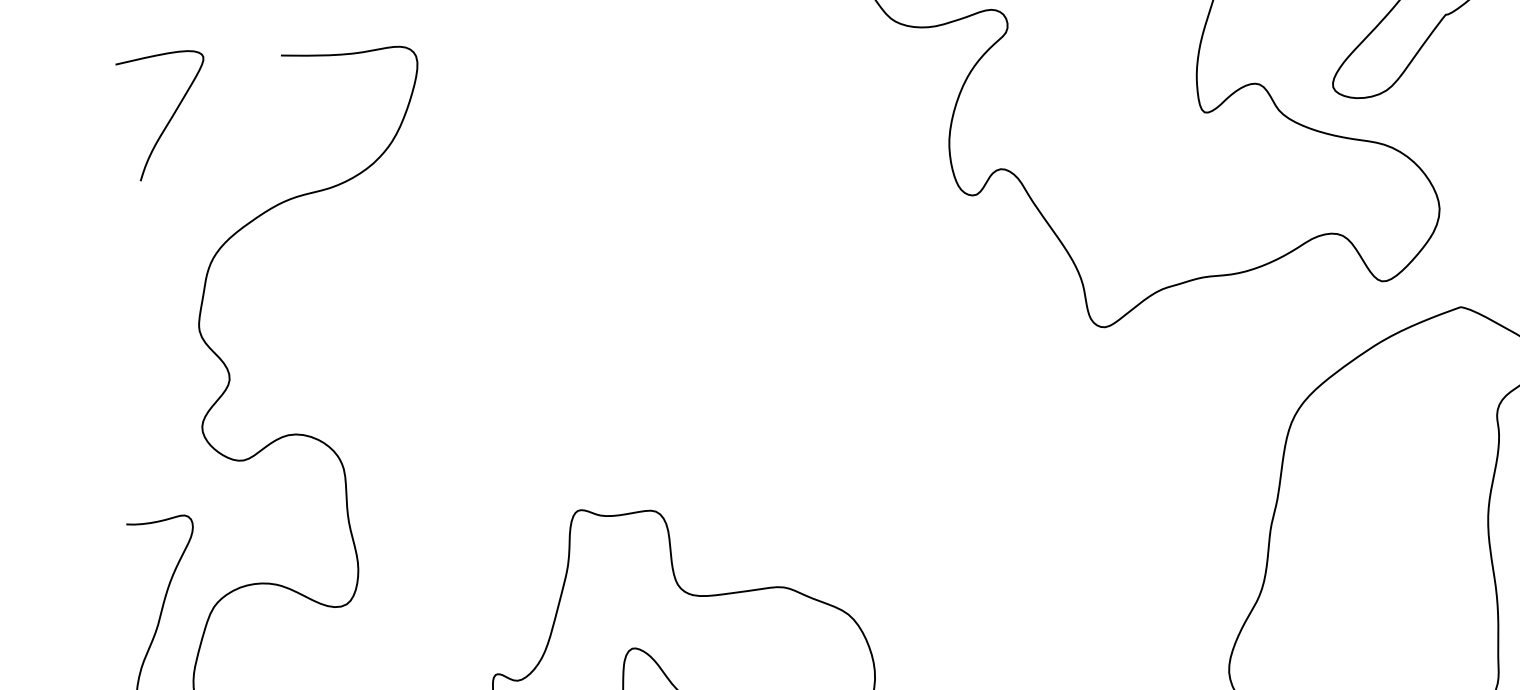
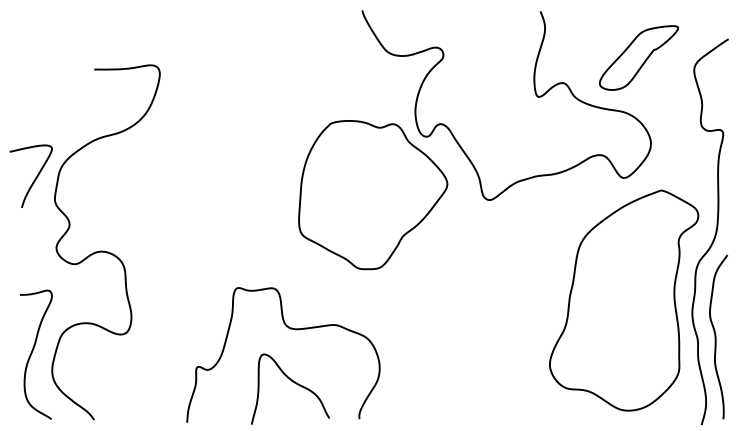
curve: (169, 117) -> (35, 177), moved
part: (862, 317) -> (373, 195), added

